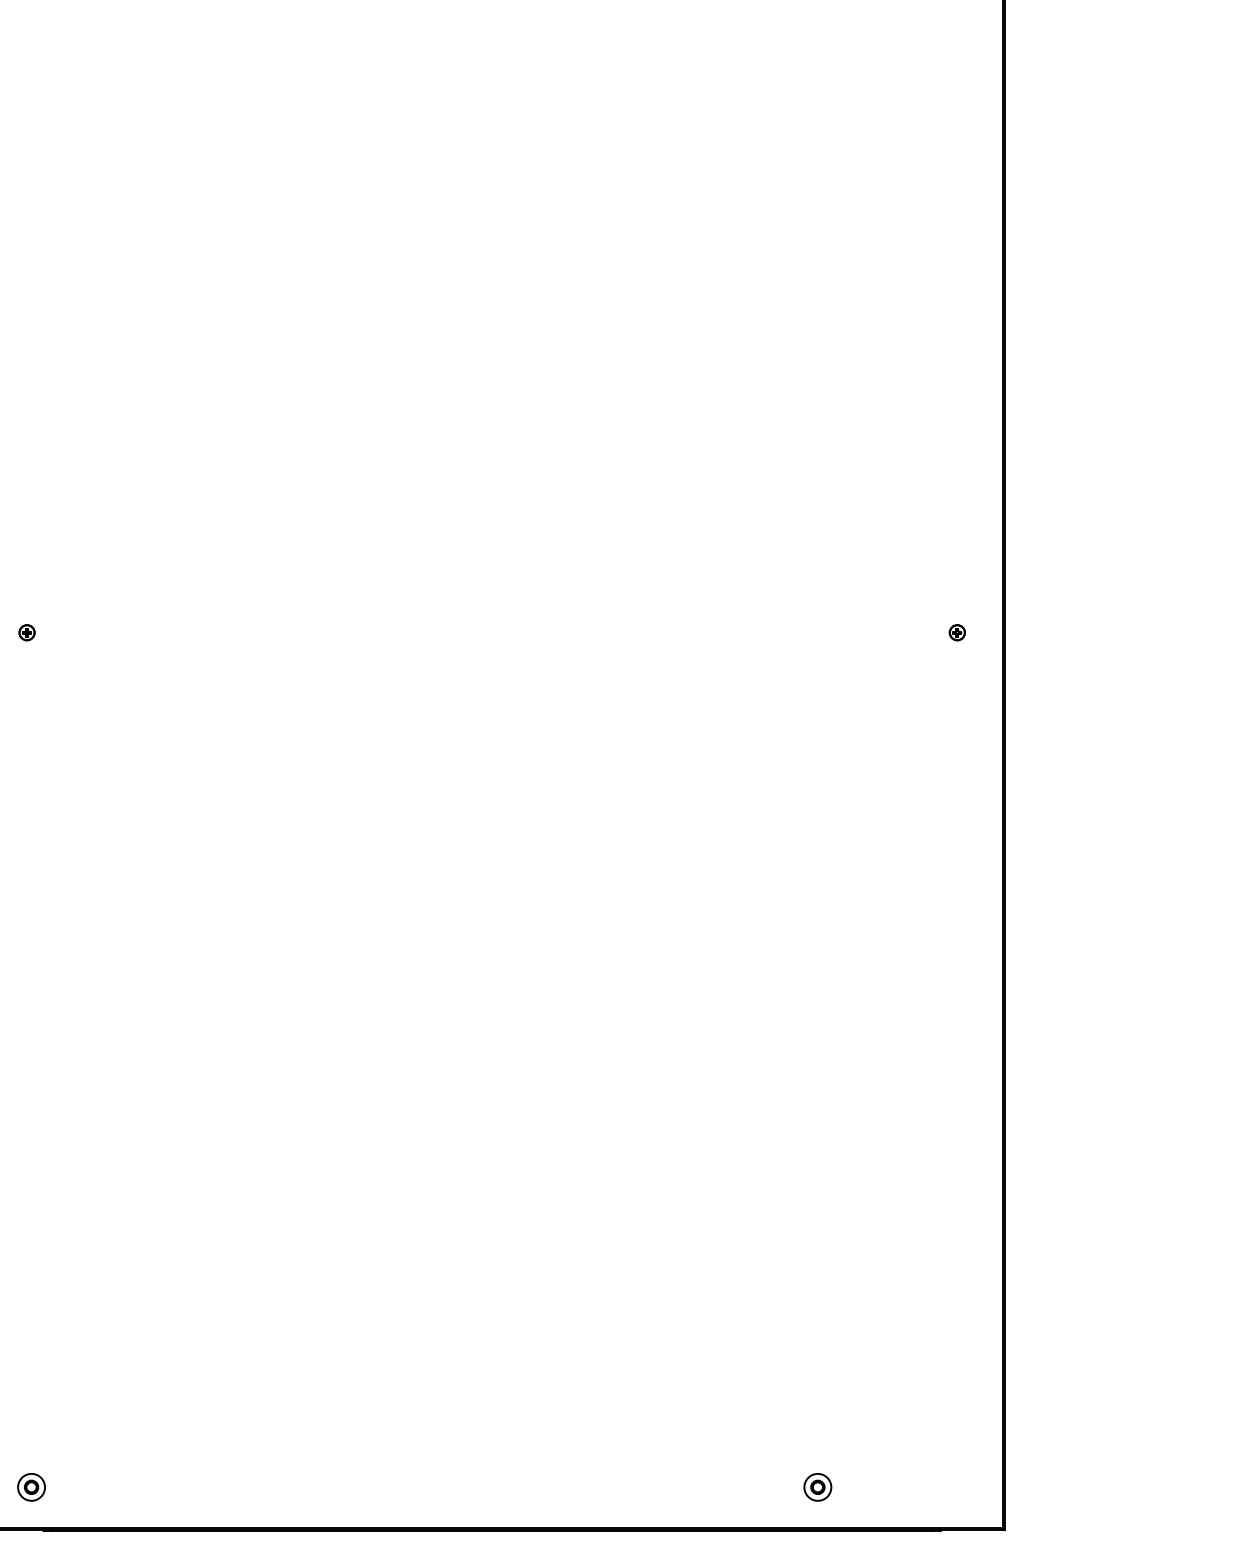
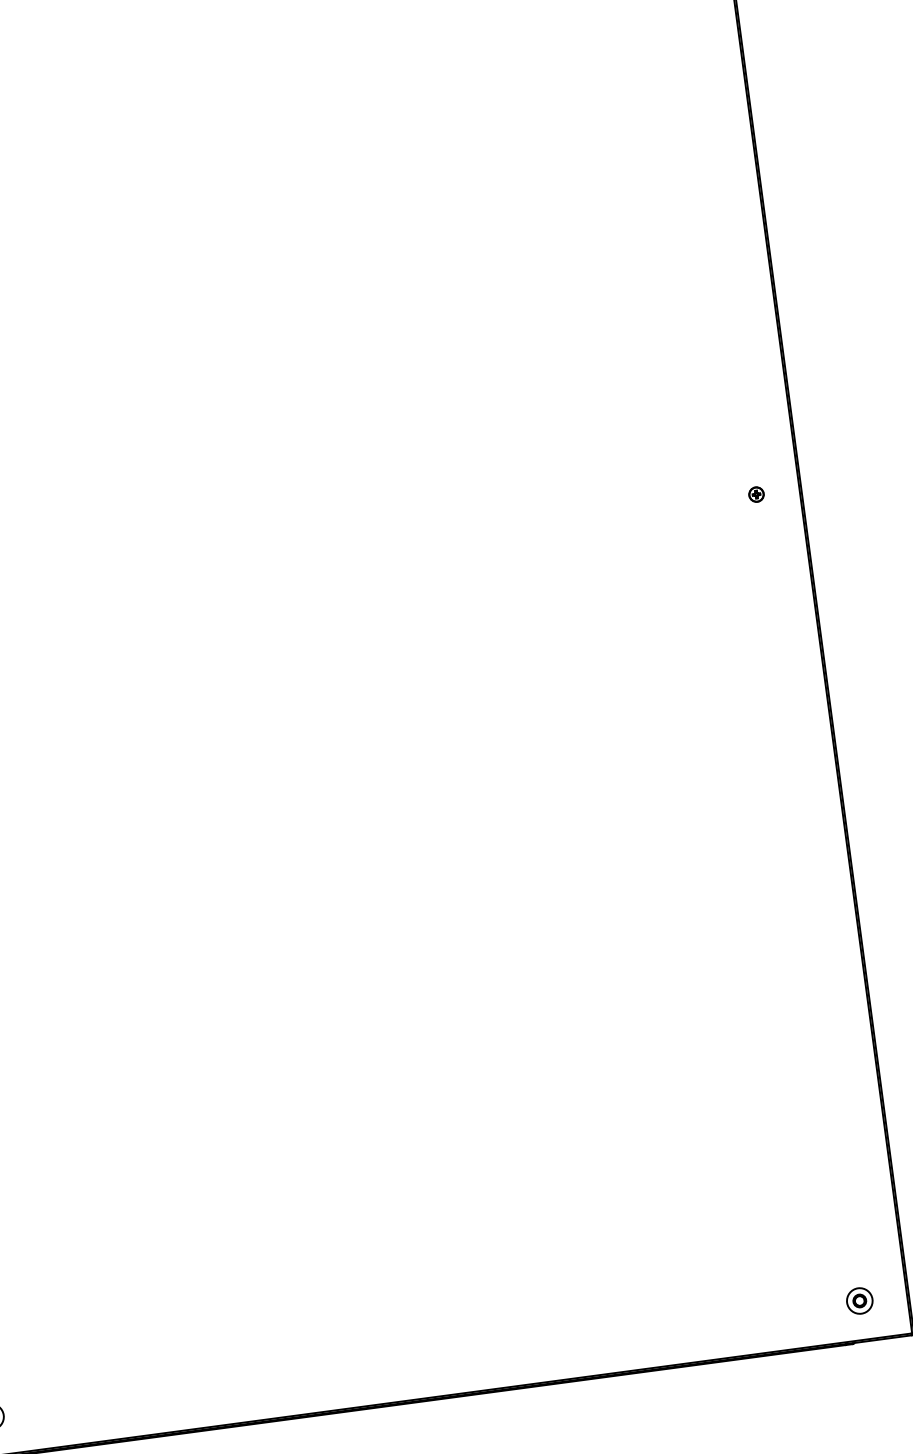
part: (817, 1487) -> (859, 1301), moved

